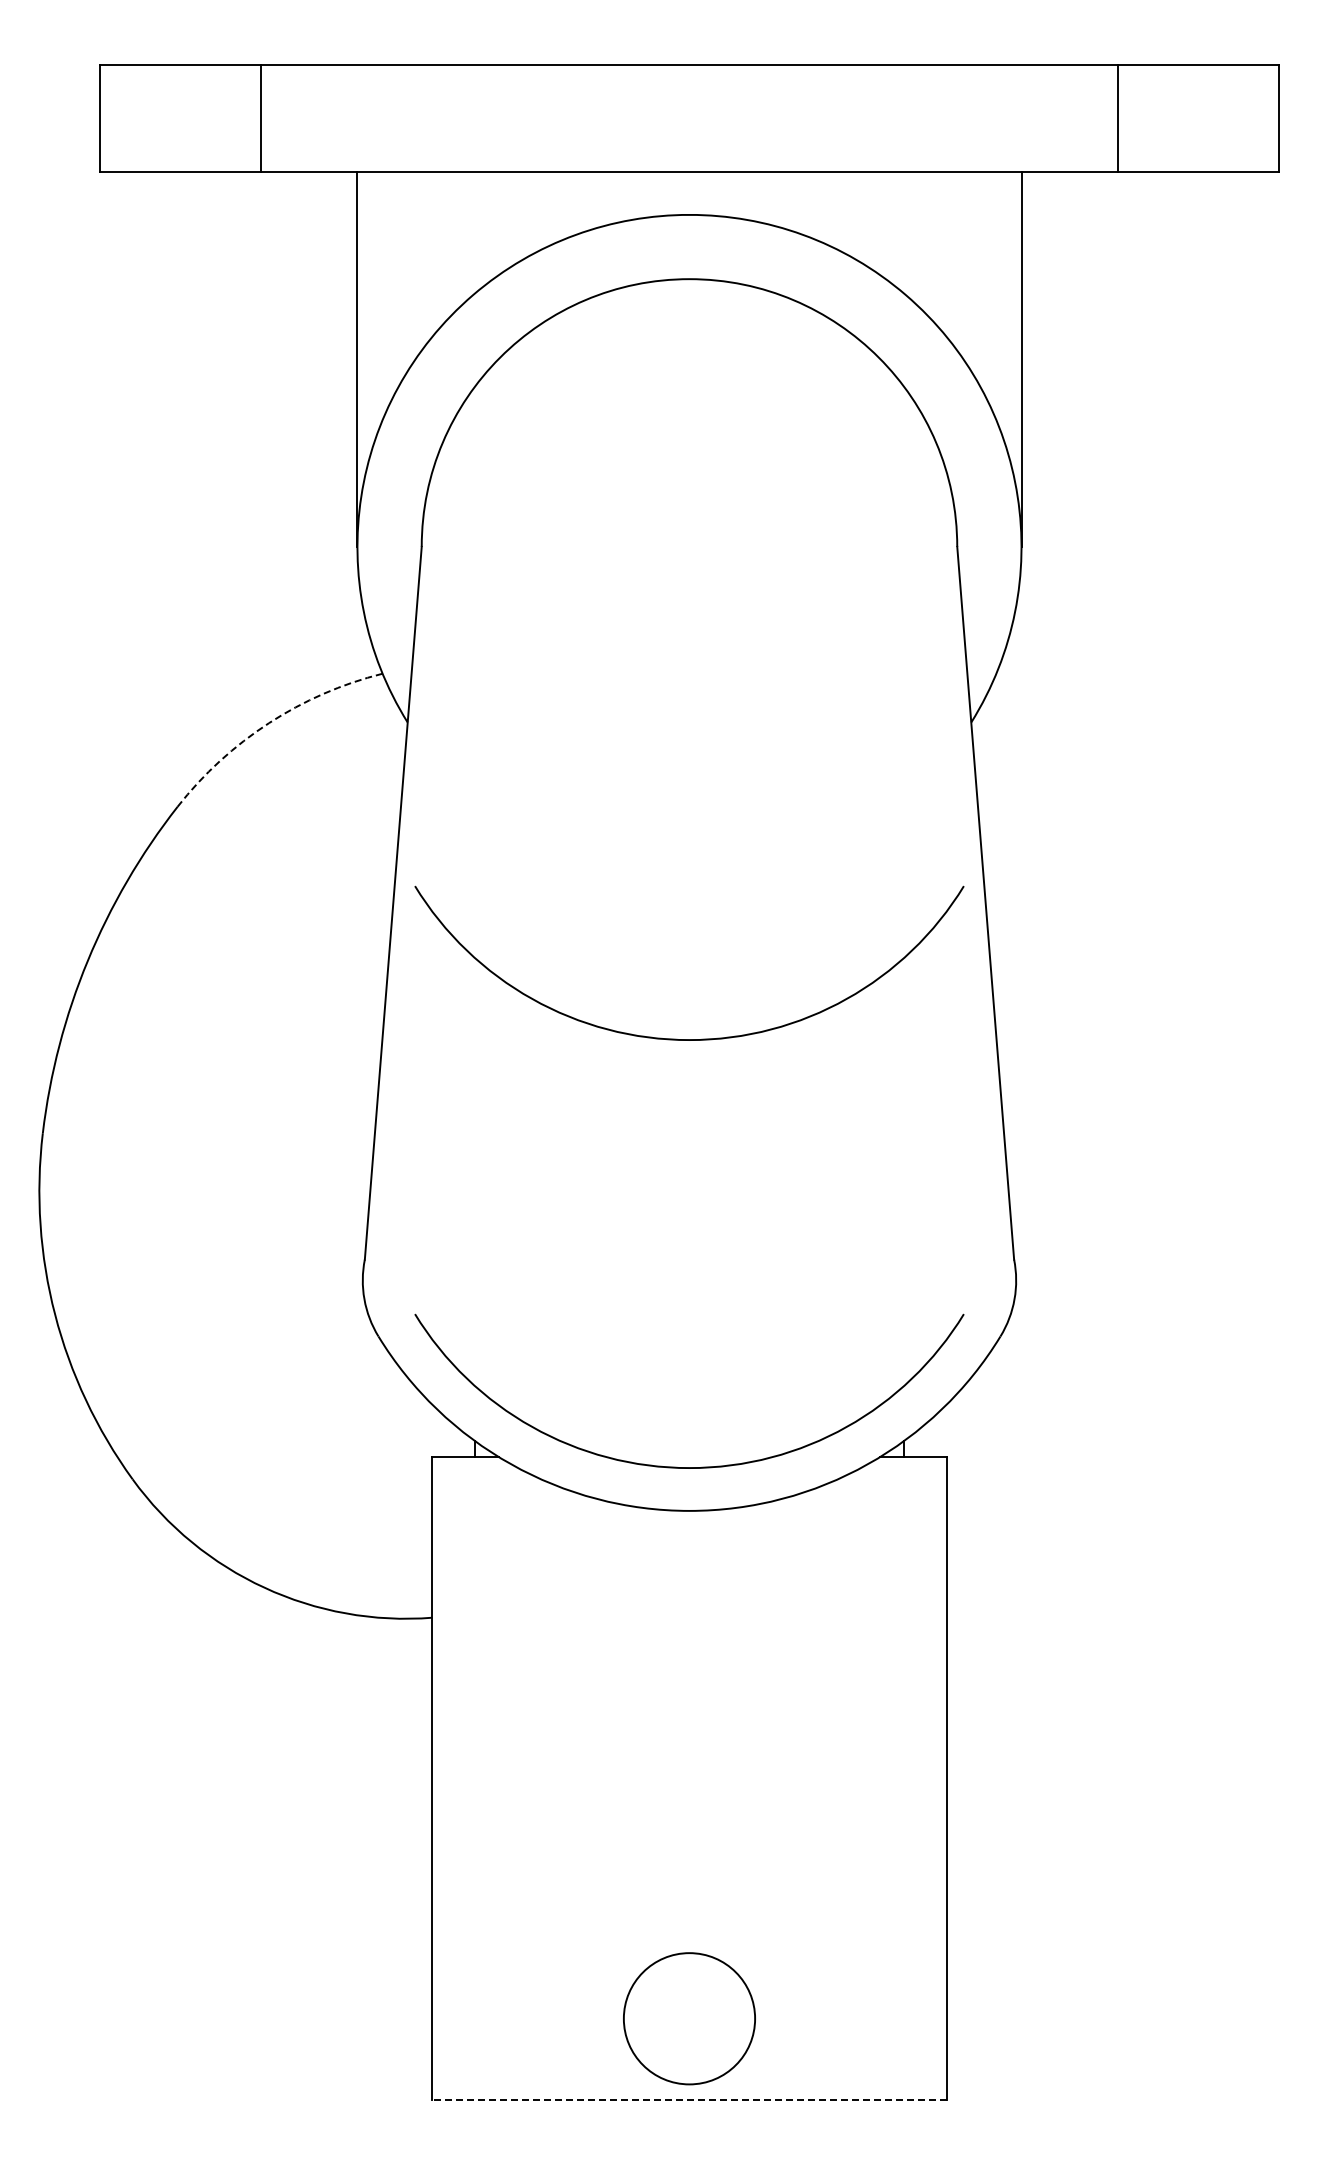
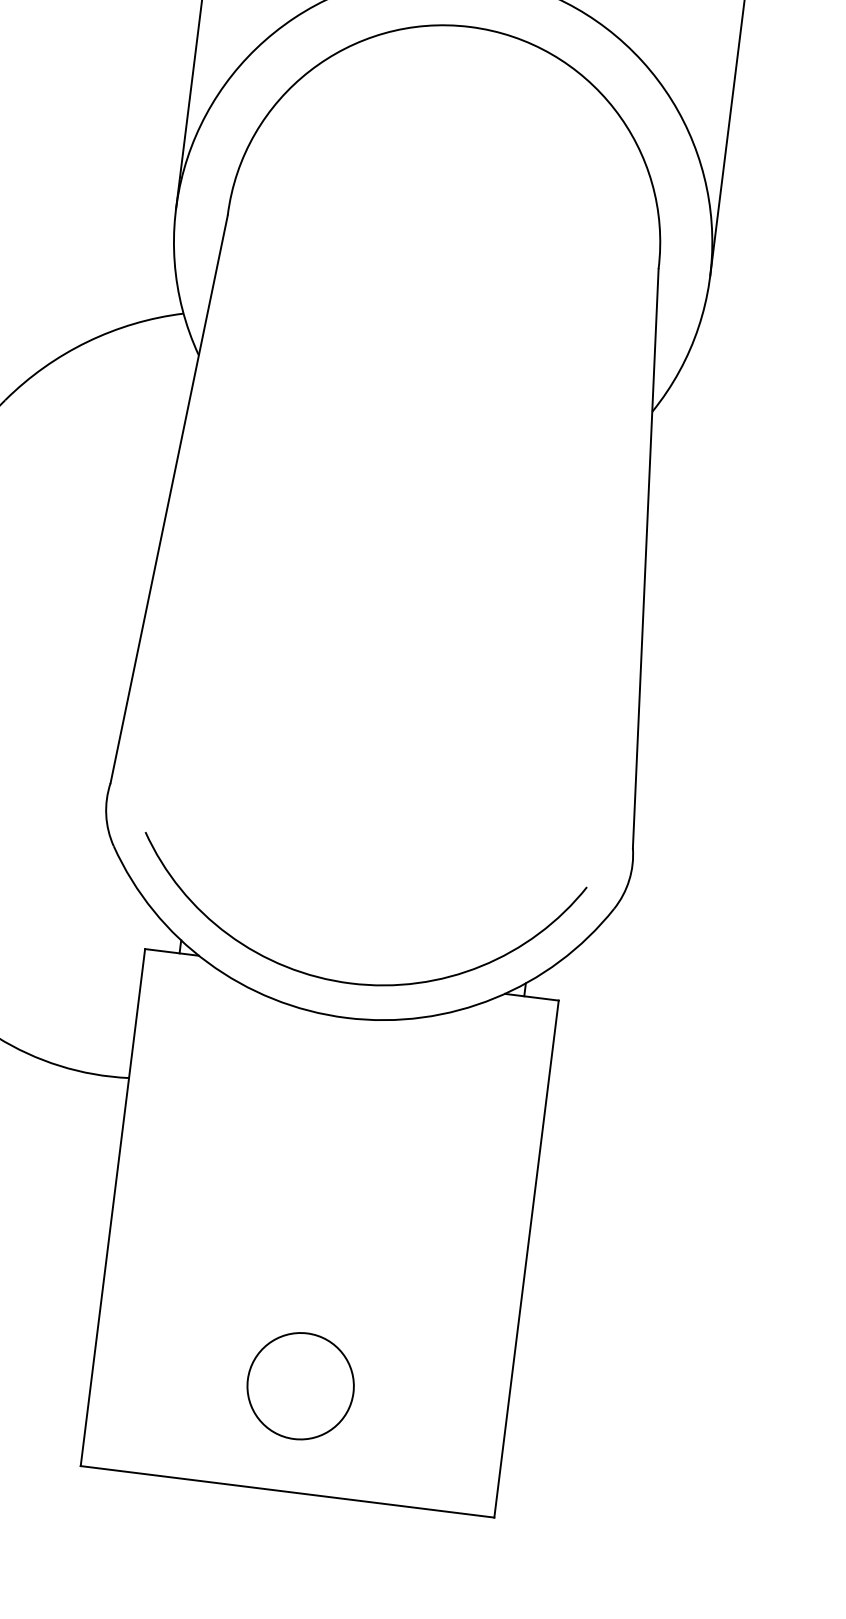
arc: (268, 723) -> (86, 342), dashed -> solid
arc: (689, 1039) -> (393, 638), removed
circle: (689, 2018) -> (300, 1386), moved
line: (688, 2100) -> (286, 1492), dashed -> solid

